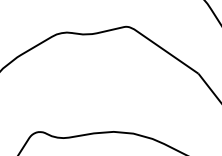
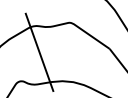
line: (72, 80) -> (39, 52), added

